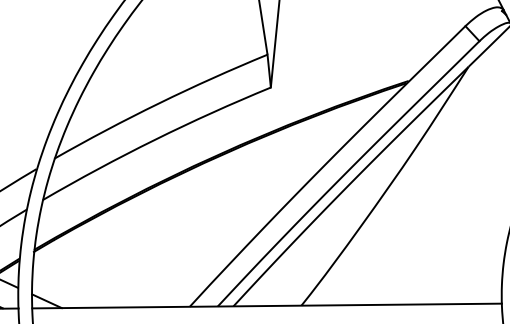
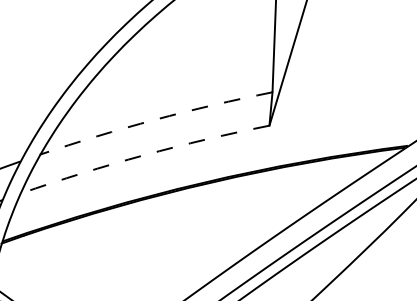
arc: (159, 103) -> (155, 119), solid -> dashed
arc: (154, 139) -> (143, 154), solid -> dashed

